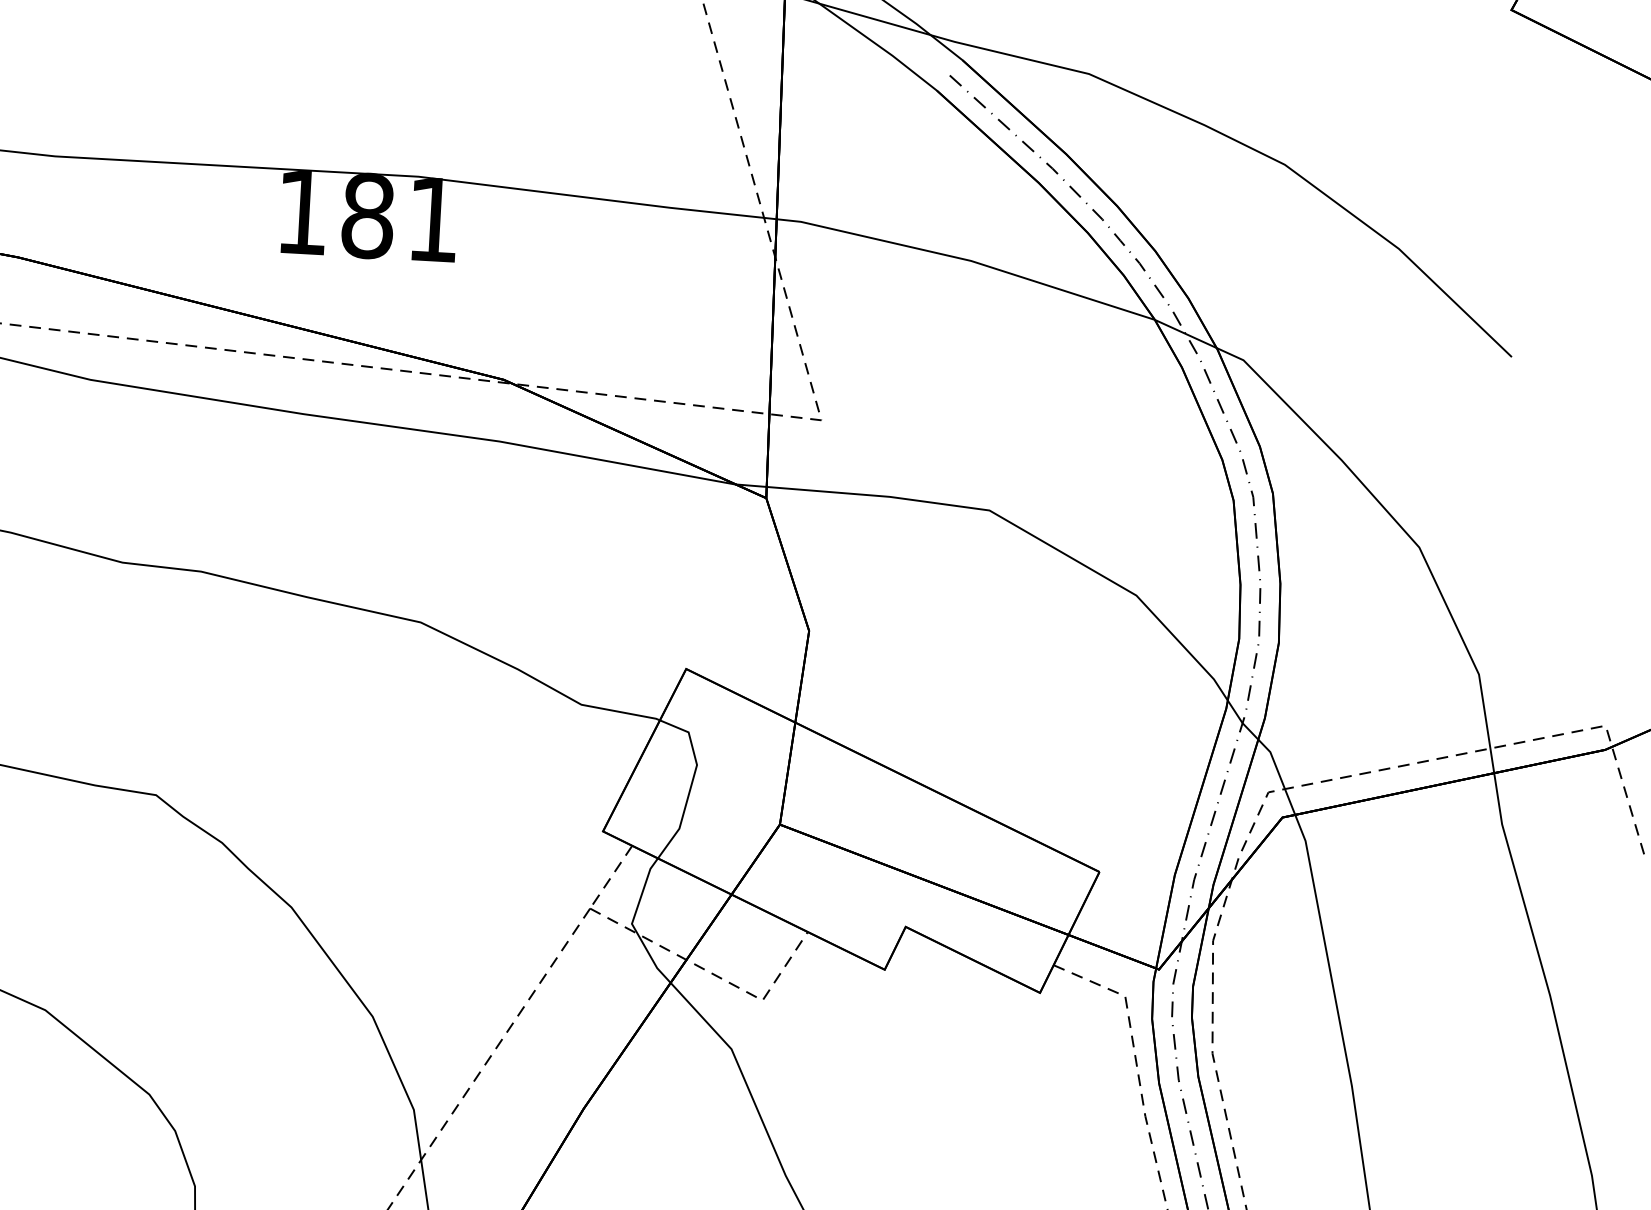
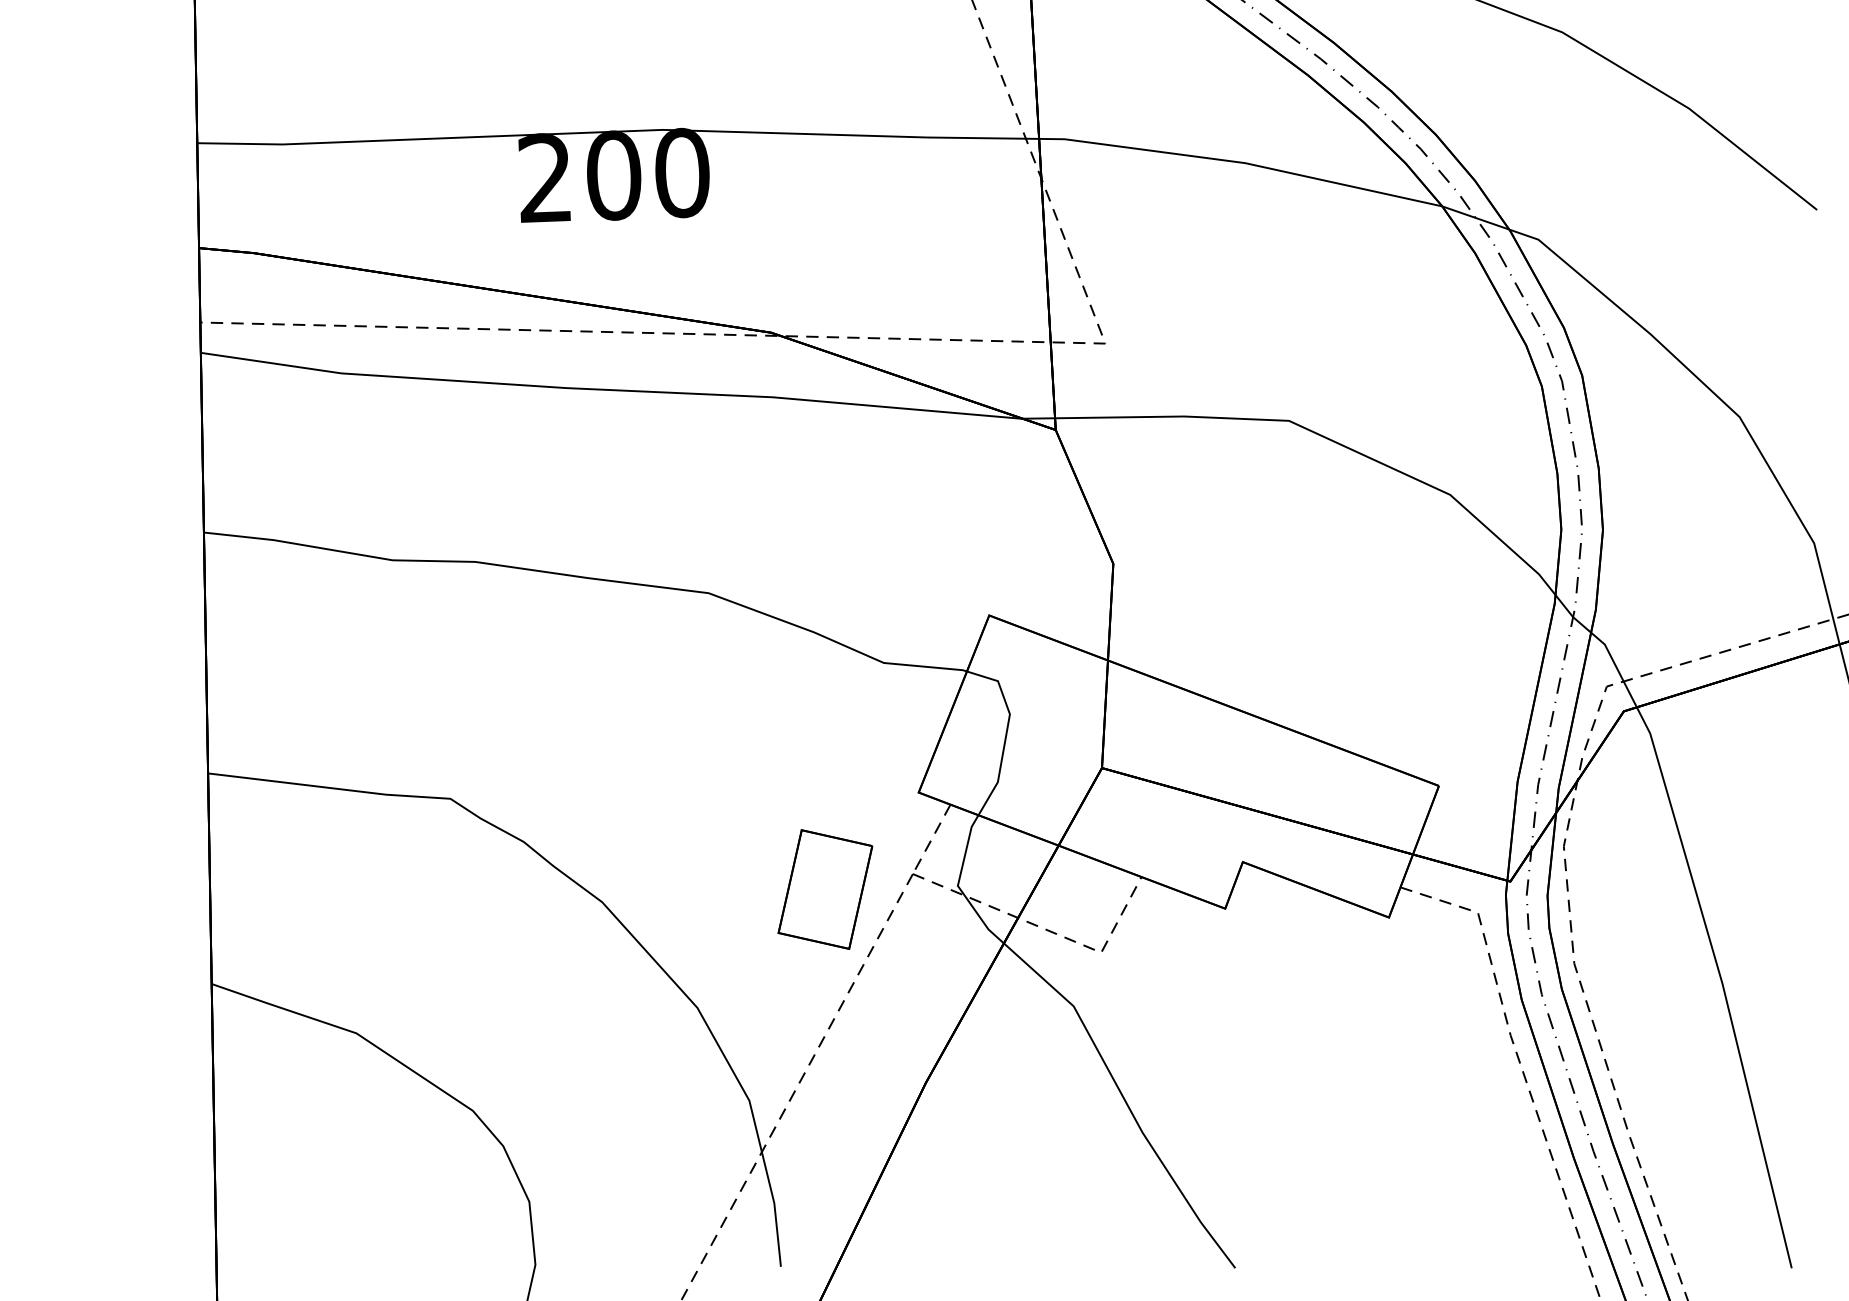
text: (367, 214) -> (613, 174), 181 -> 200
part: (505, 915) -> (825, 889), added

